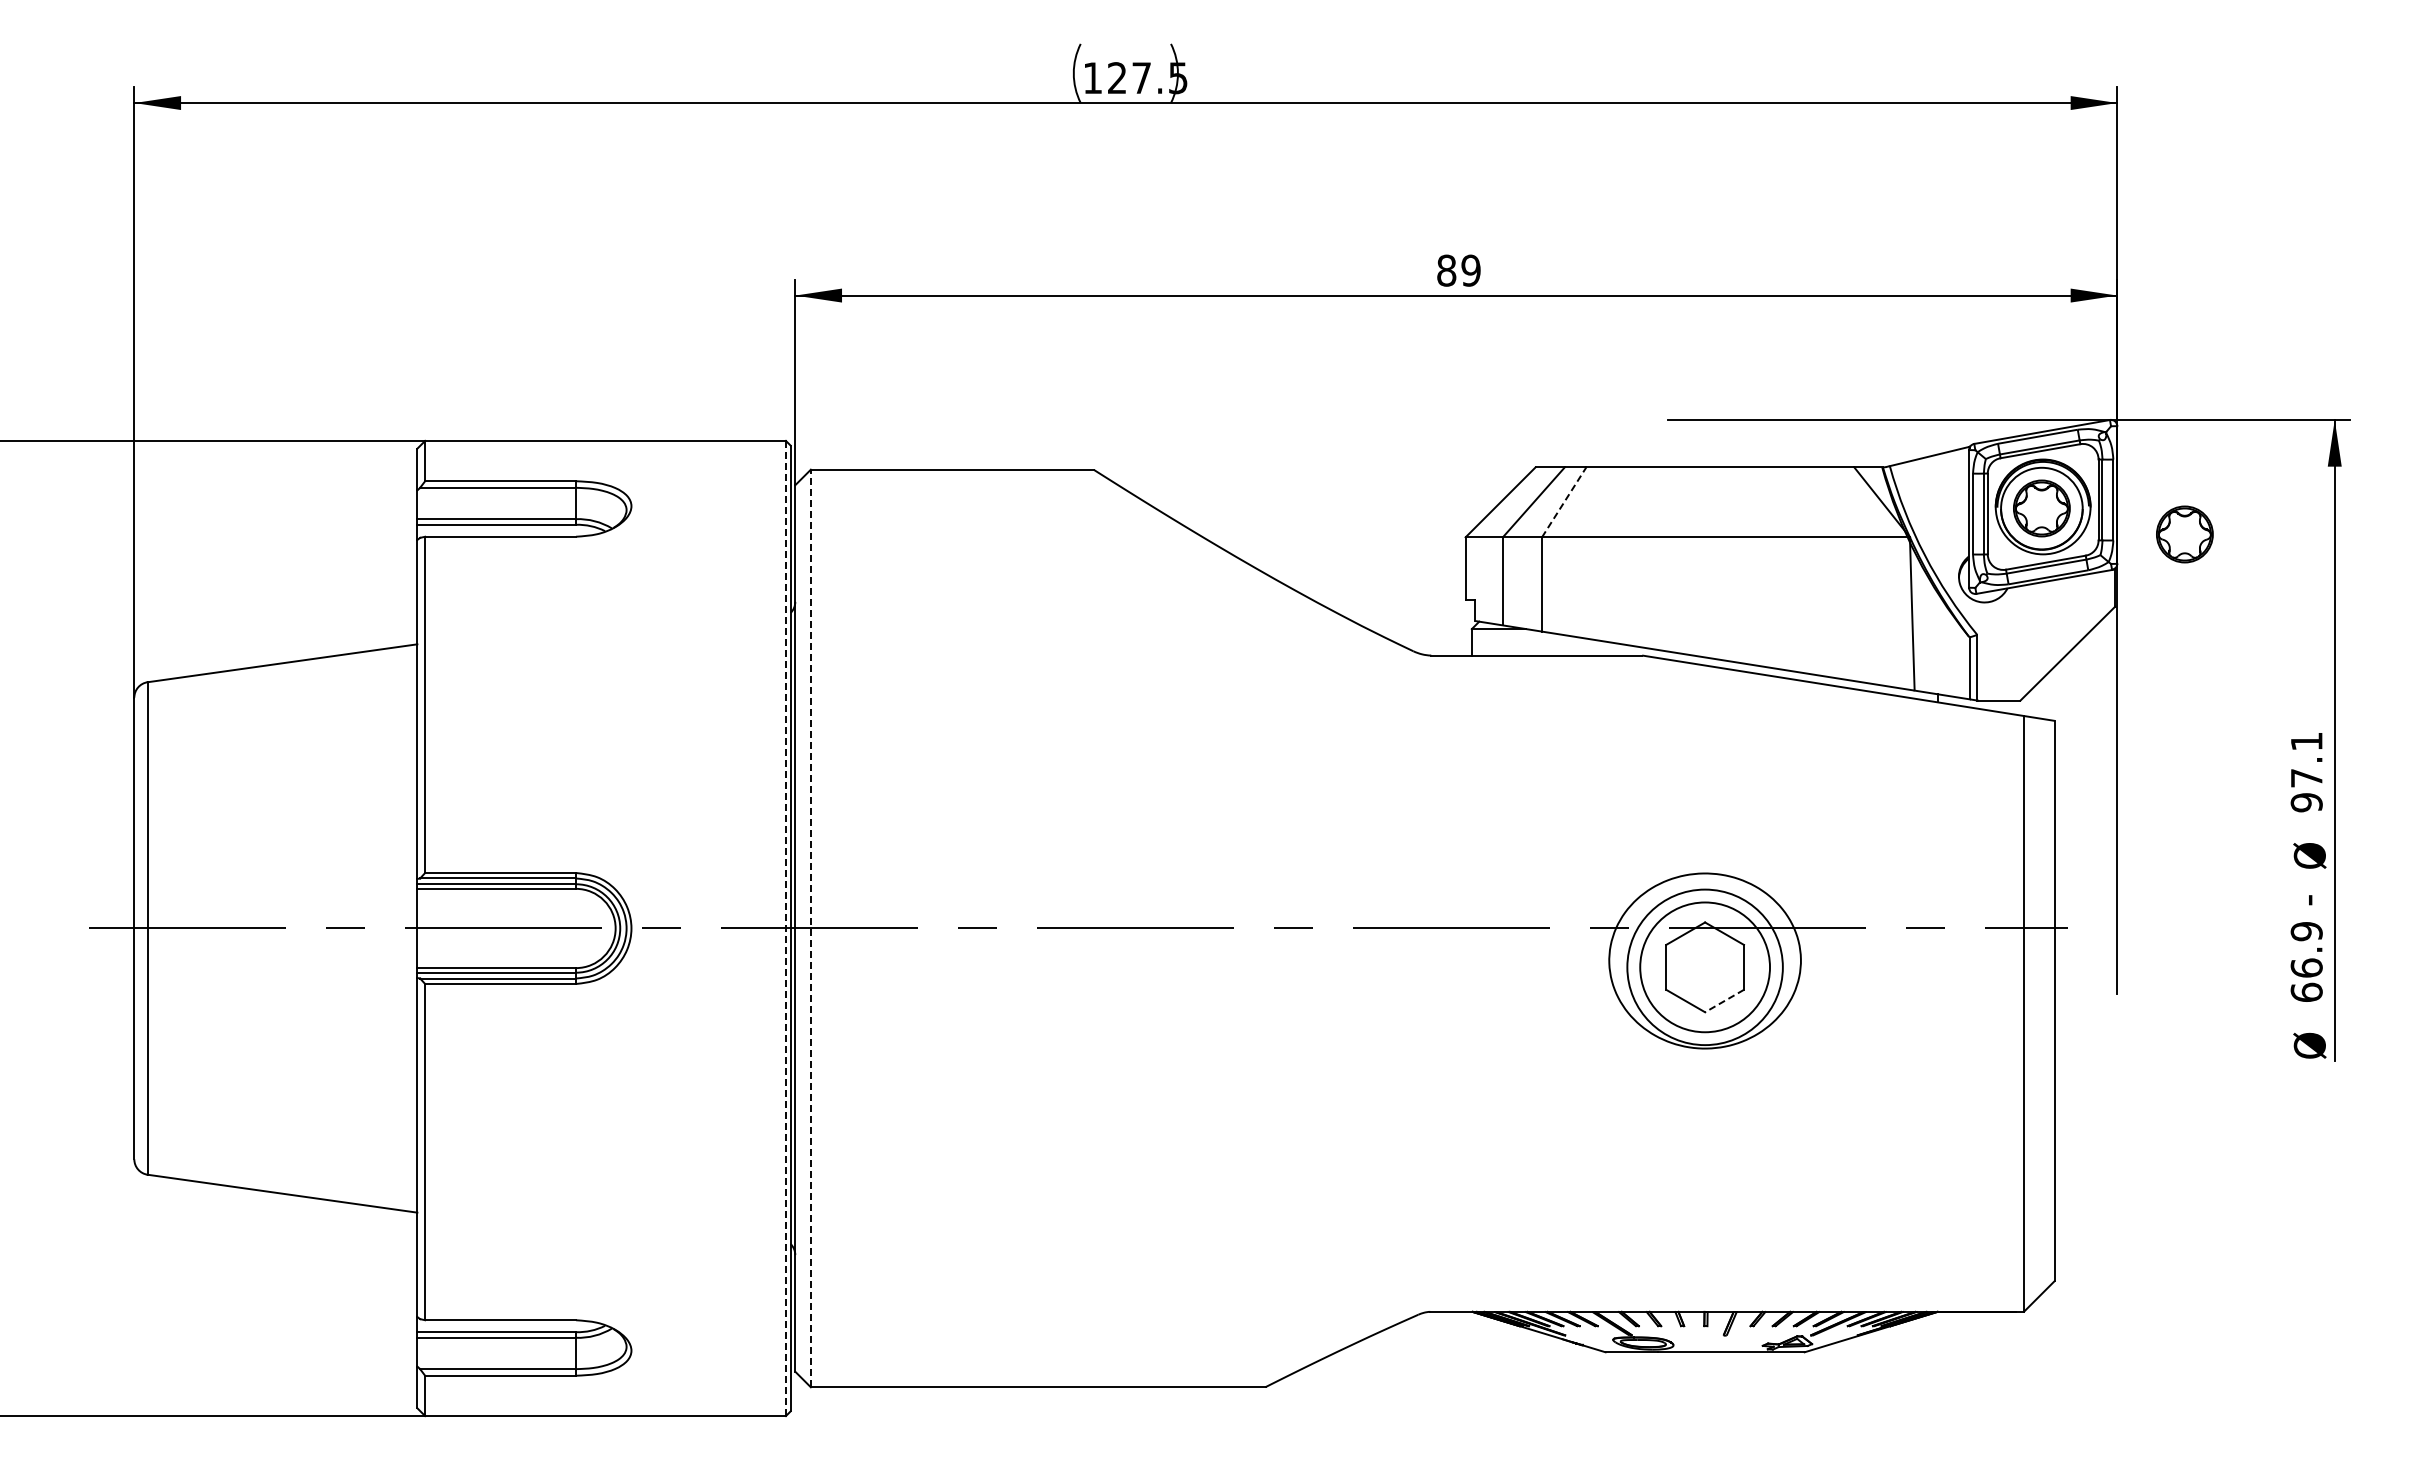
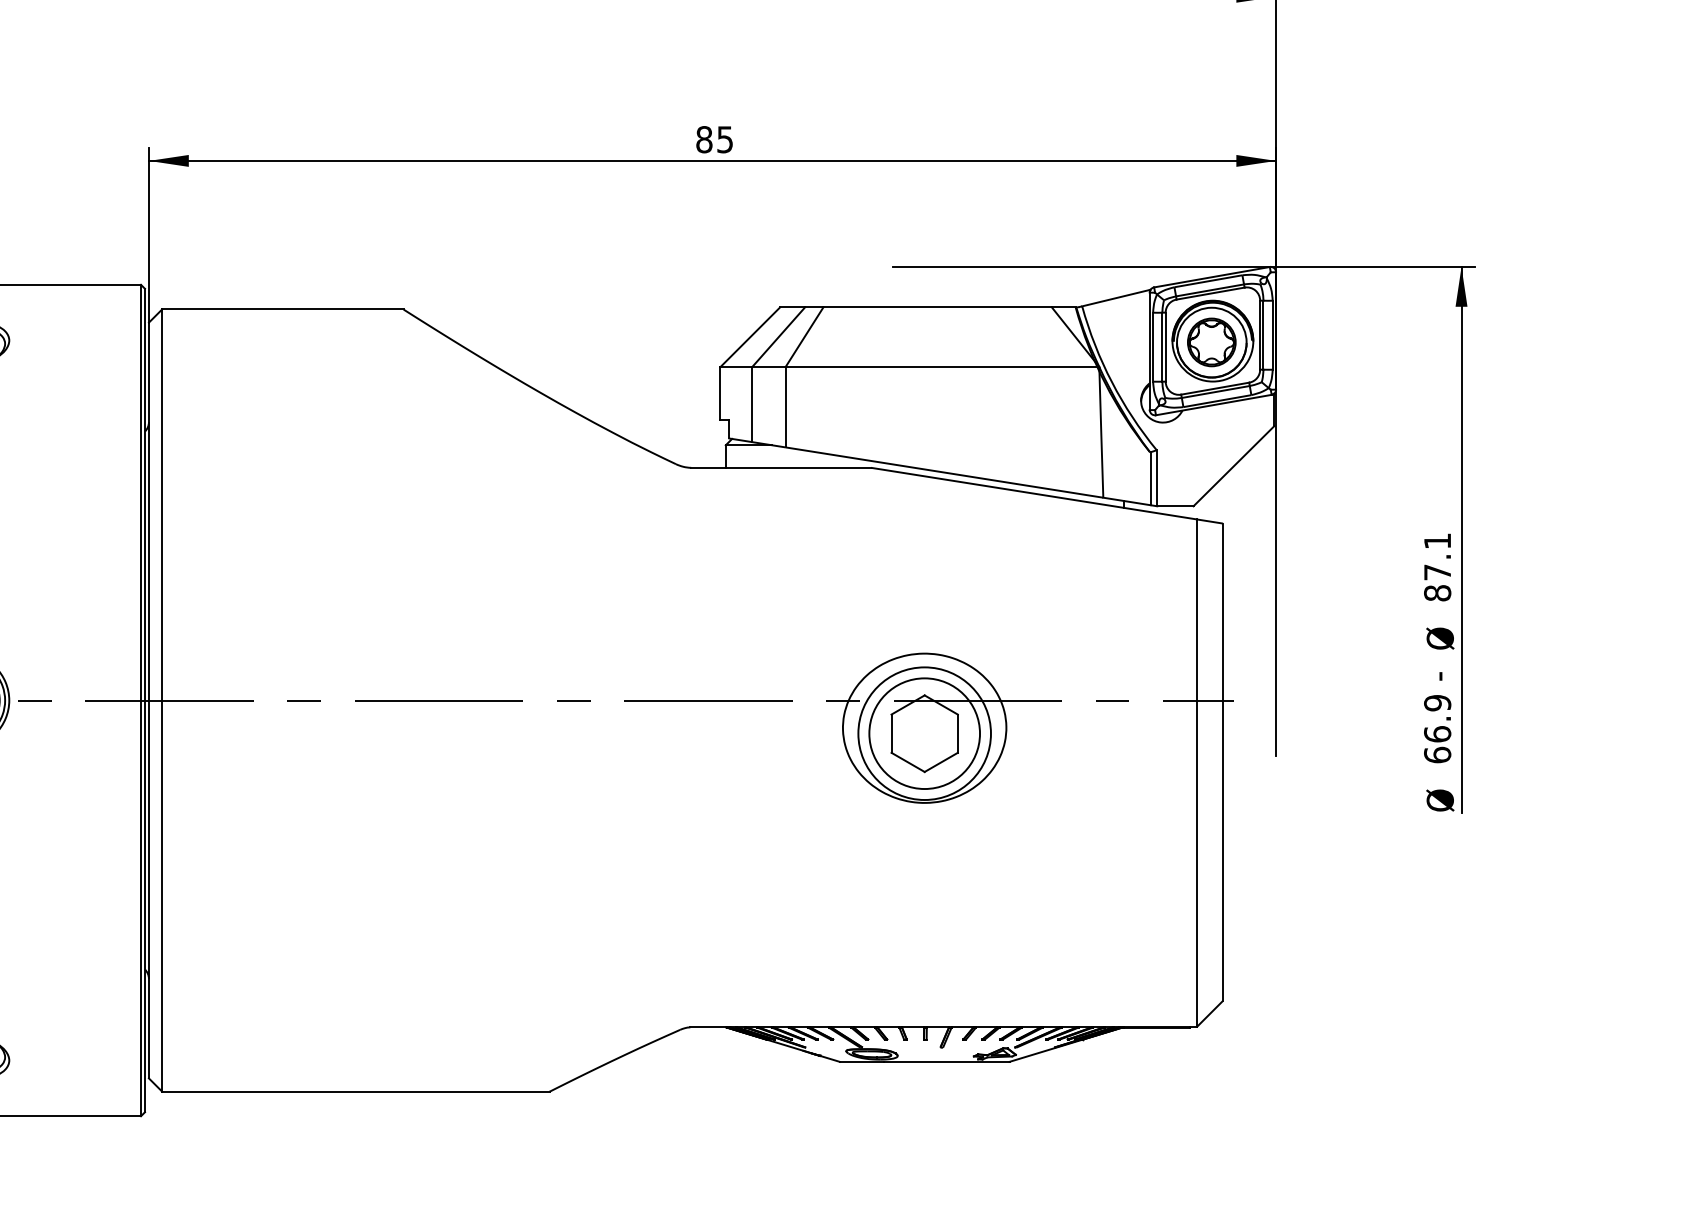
text: (1470, 270) -> (724, 139), 89 -> 85
line: (1564, 501) -> (804, 336), dashed -> solid
part: (2184, 534) -> (1333, 364), removed
text: (2306, 802) -> (1437, 593), 97.1 -> 87.1
line: (785, 928) -> (140, 700), dashed -> solid
line: (810, 928) -> (161, 700), dashed -> solid
line: (1724, 1001) -> (941, 762), dashed -> solid

